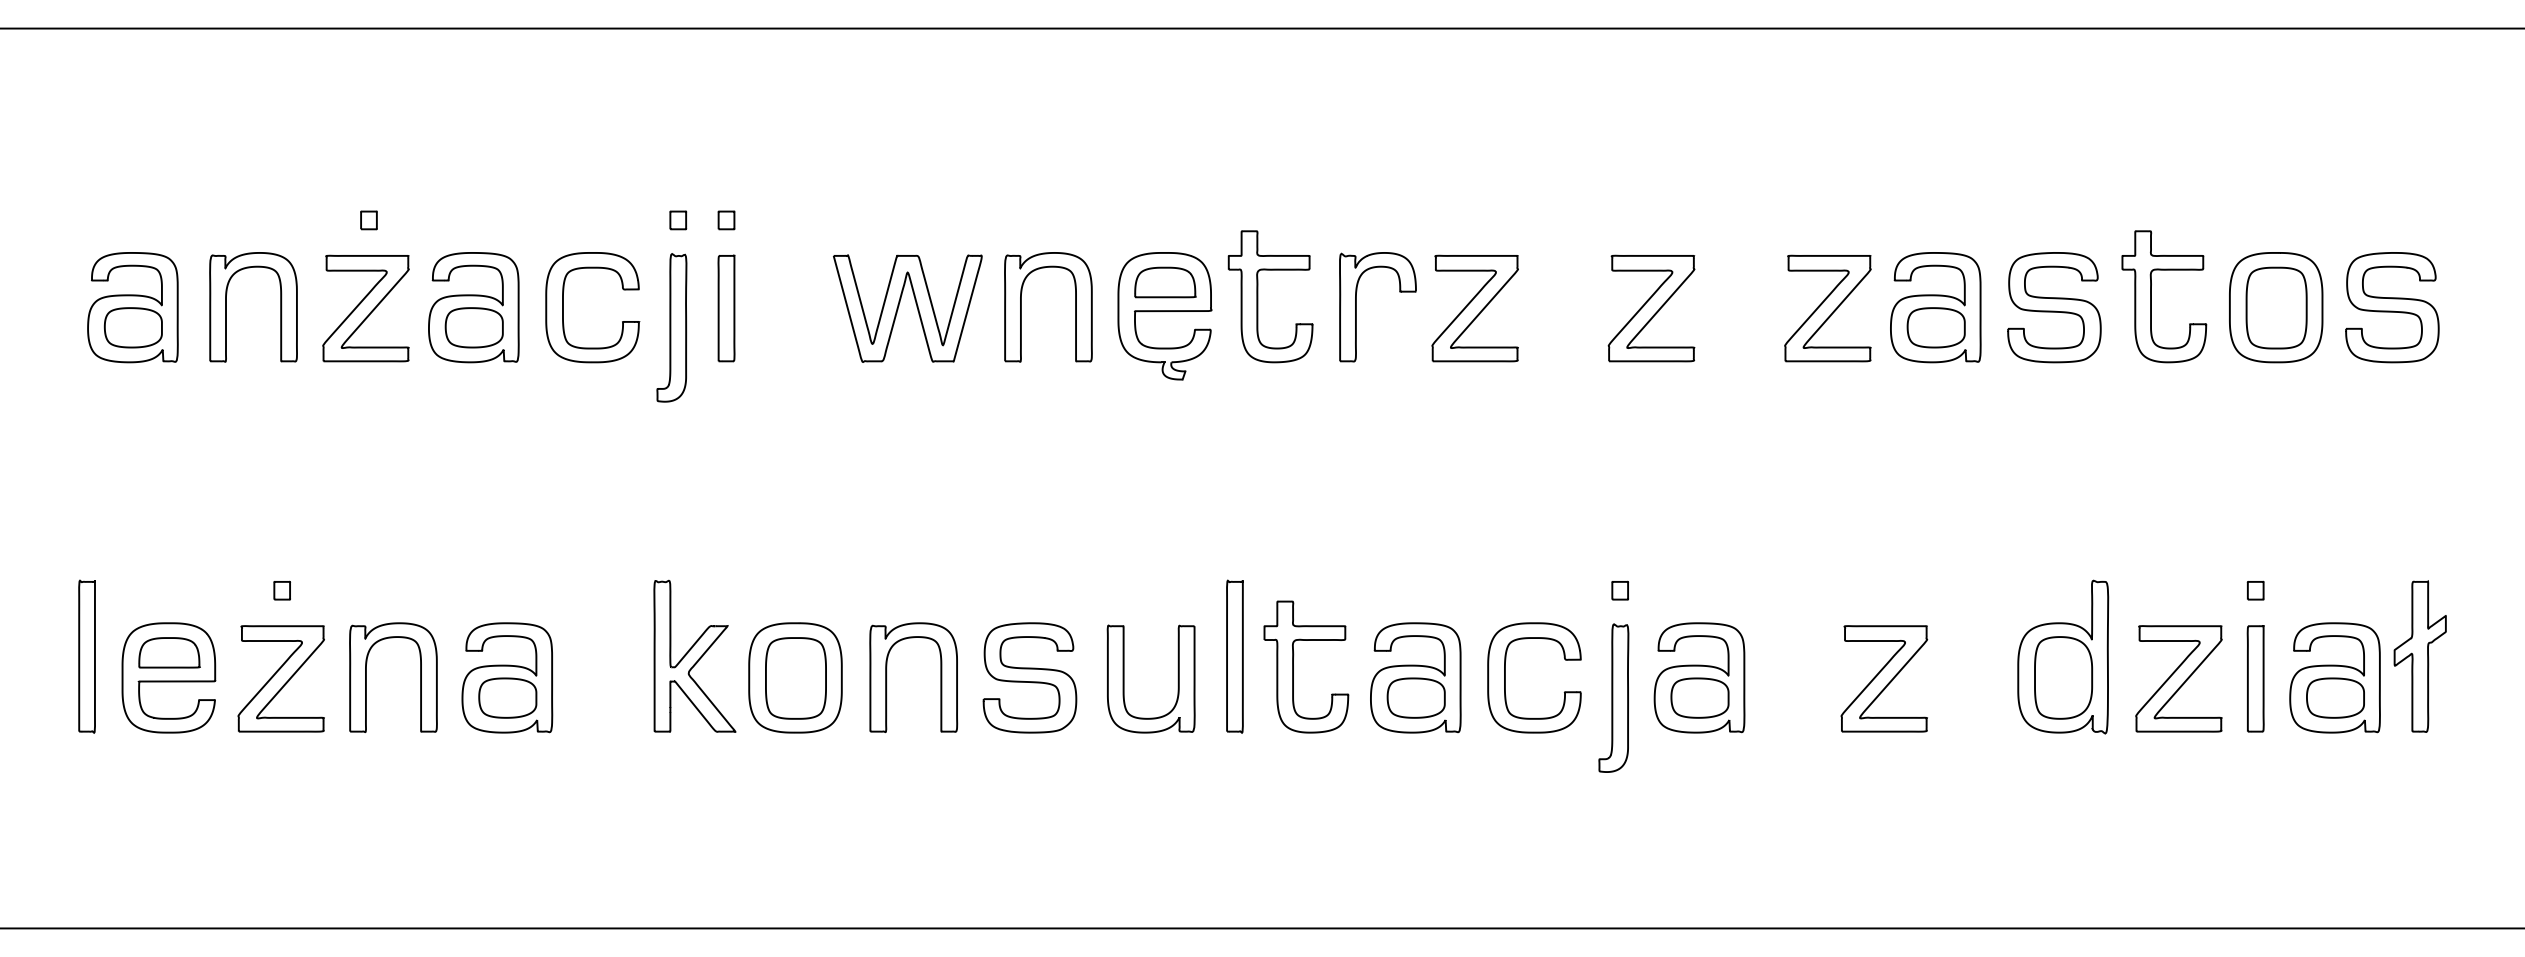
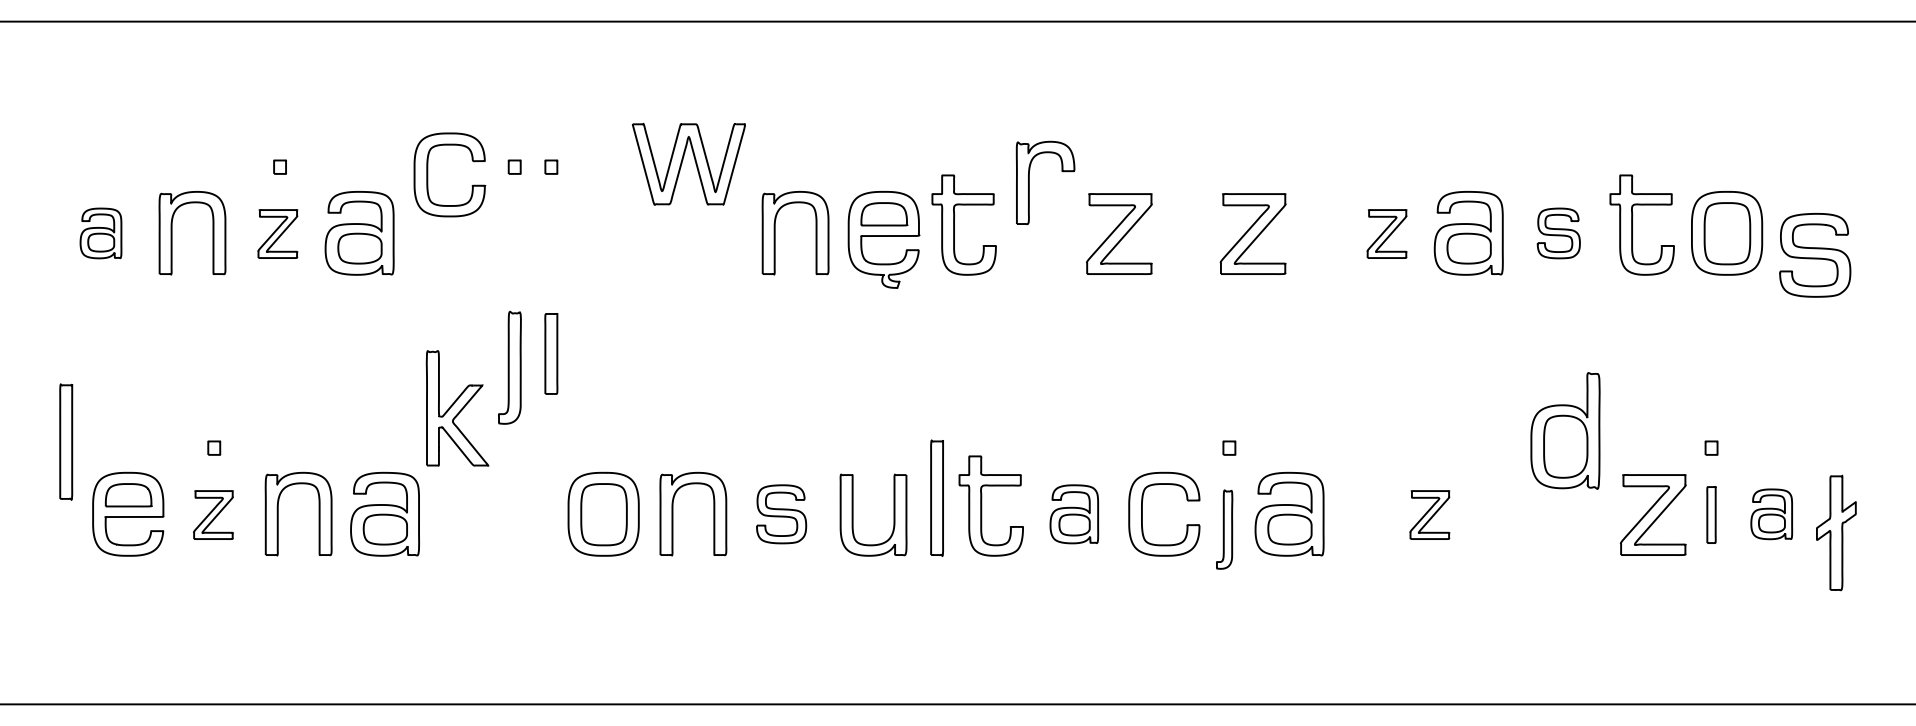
part: (899, 306) -> (682, 162), moved
part: (132, 307) -> (100, 233), size x0.6
part: (563, 307) -> (427, 174), moved
part: (1356, 307) -> (1029, 183), moved
part: (2054, 307) -> (1558, 233), size x0.6
part: (2392, 307) -> (1815, 255), moved
part: (365, 308) -> (277, 234), size x0.6
part: (726, 308) -> (551, 353), moved
part: (1827, 308) -> (1386, 234), size x0.6
part: (671, 327) -> (509, 367), moved
part: (694, 655) -> (457, 407), moved
part: (86, 656) -> (65, 441), moved
part: (2063, 656) -> (1565, 430), moved
part: (2419, 656) -> (1835, 532), moved
part: (1029, 677) -> (781, 513), size x0.7
part: (1415, 677) -> (1074, 513), size x0.7
part: (2334, 677) -> (1771, 513), size x0.6
part: (280, 678) -> (212, 514), size x0.6
part: (1884, 678) -> (1429, 514), size x0.6
part: (2255, 678) -> (1711, 514), size x0.7
part: (1613, 697) -> (1224, 529), size x0.7

